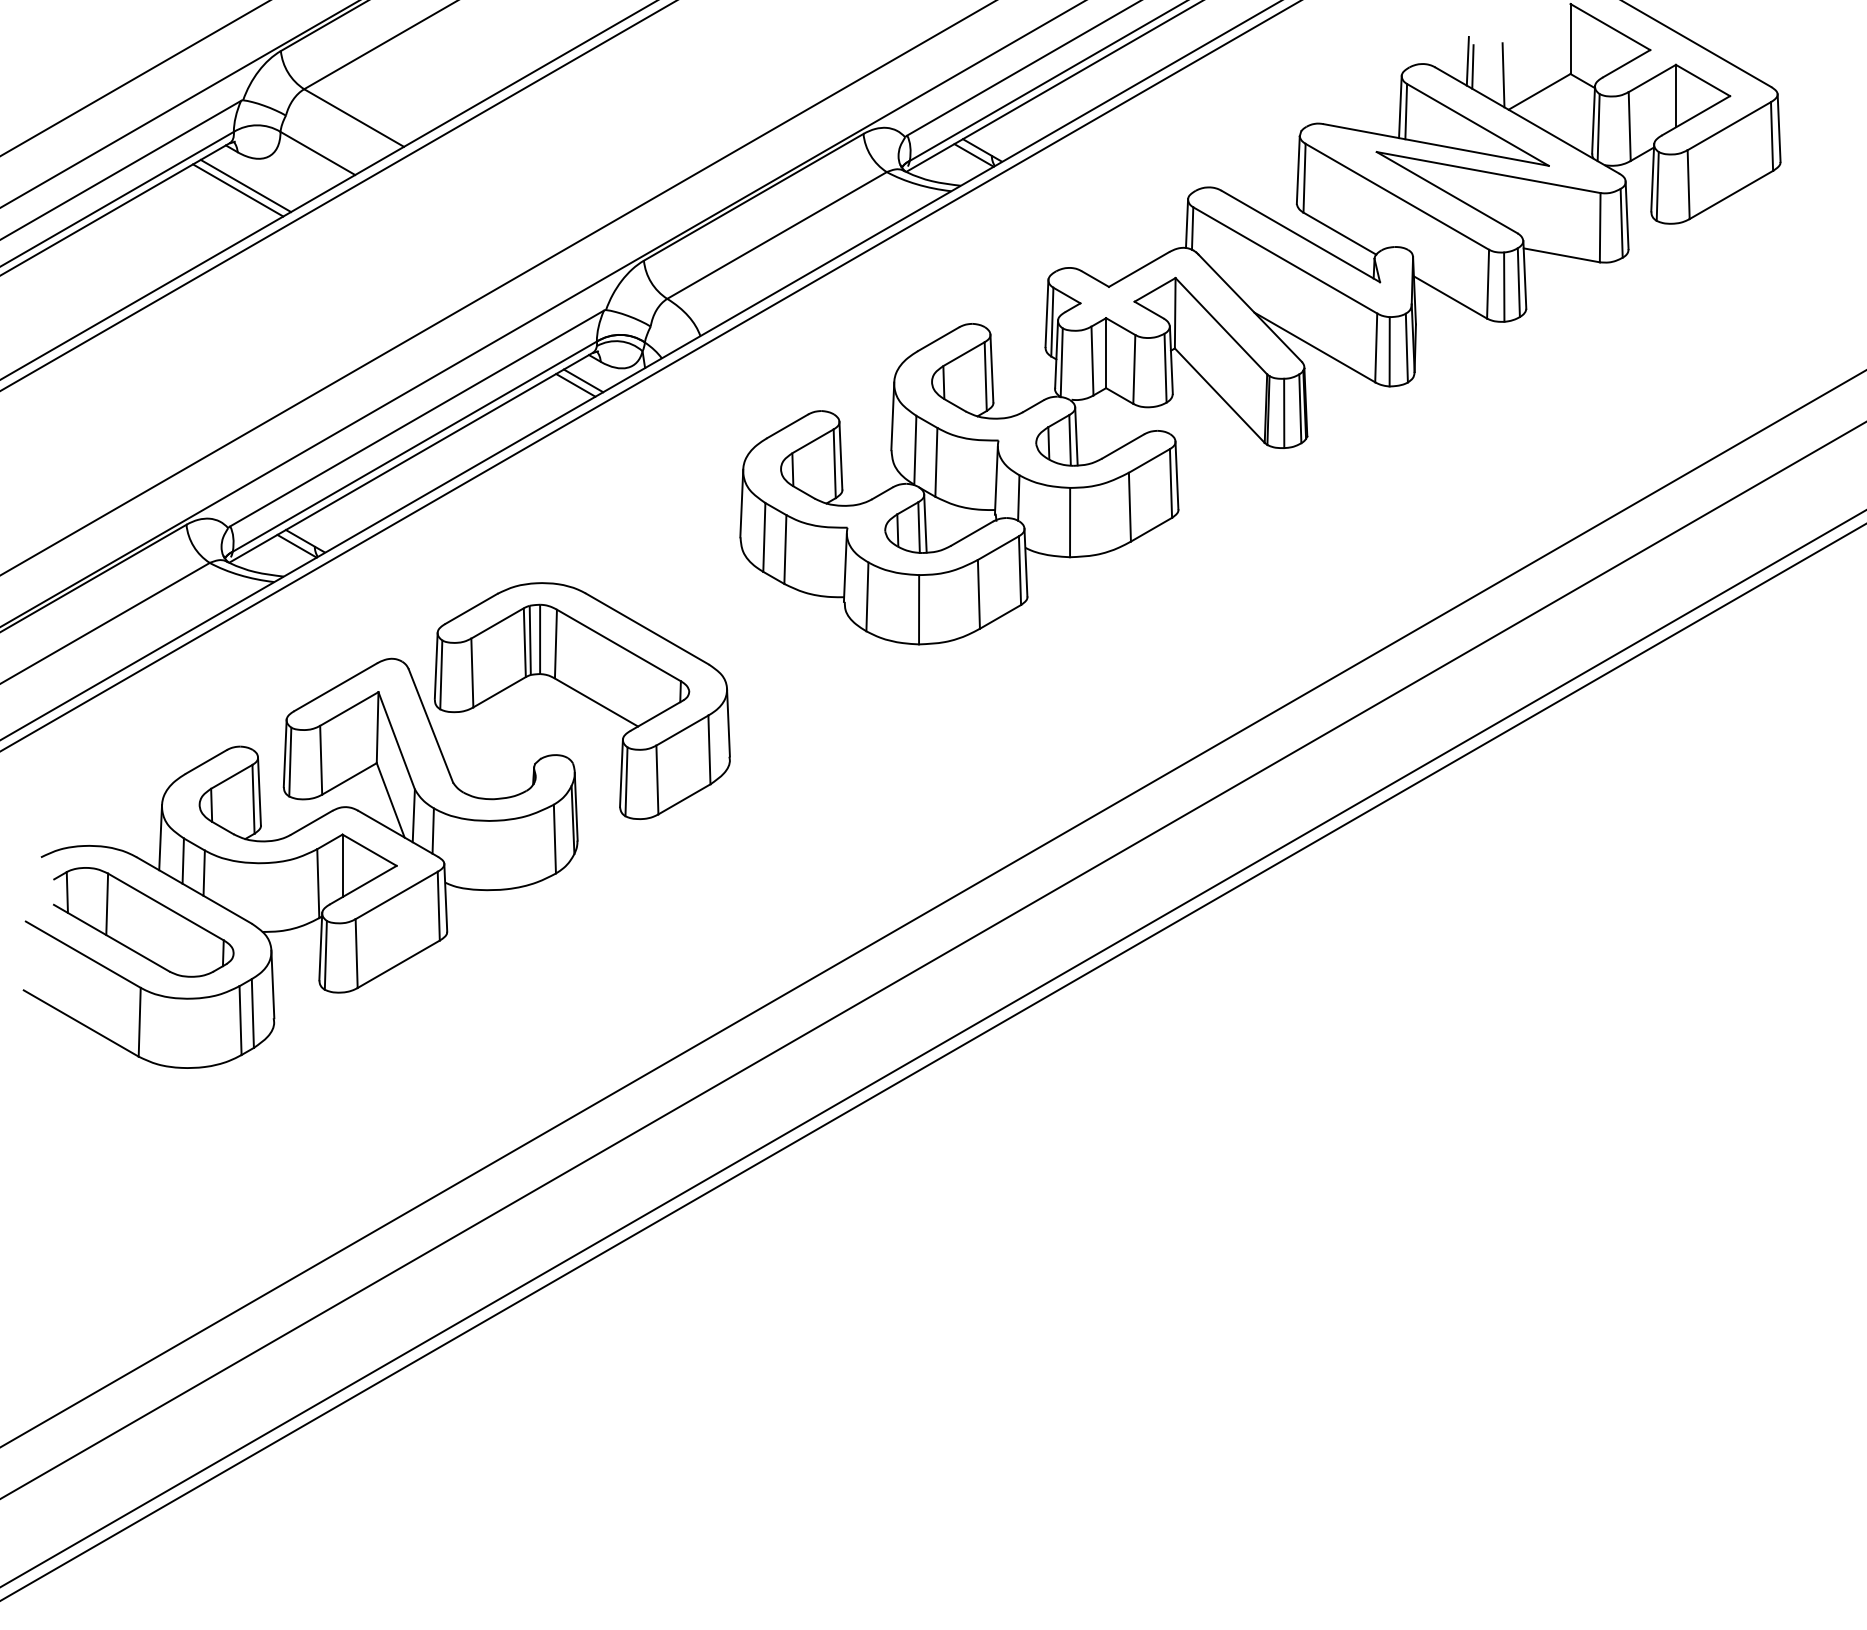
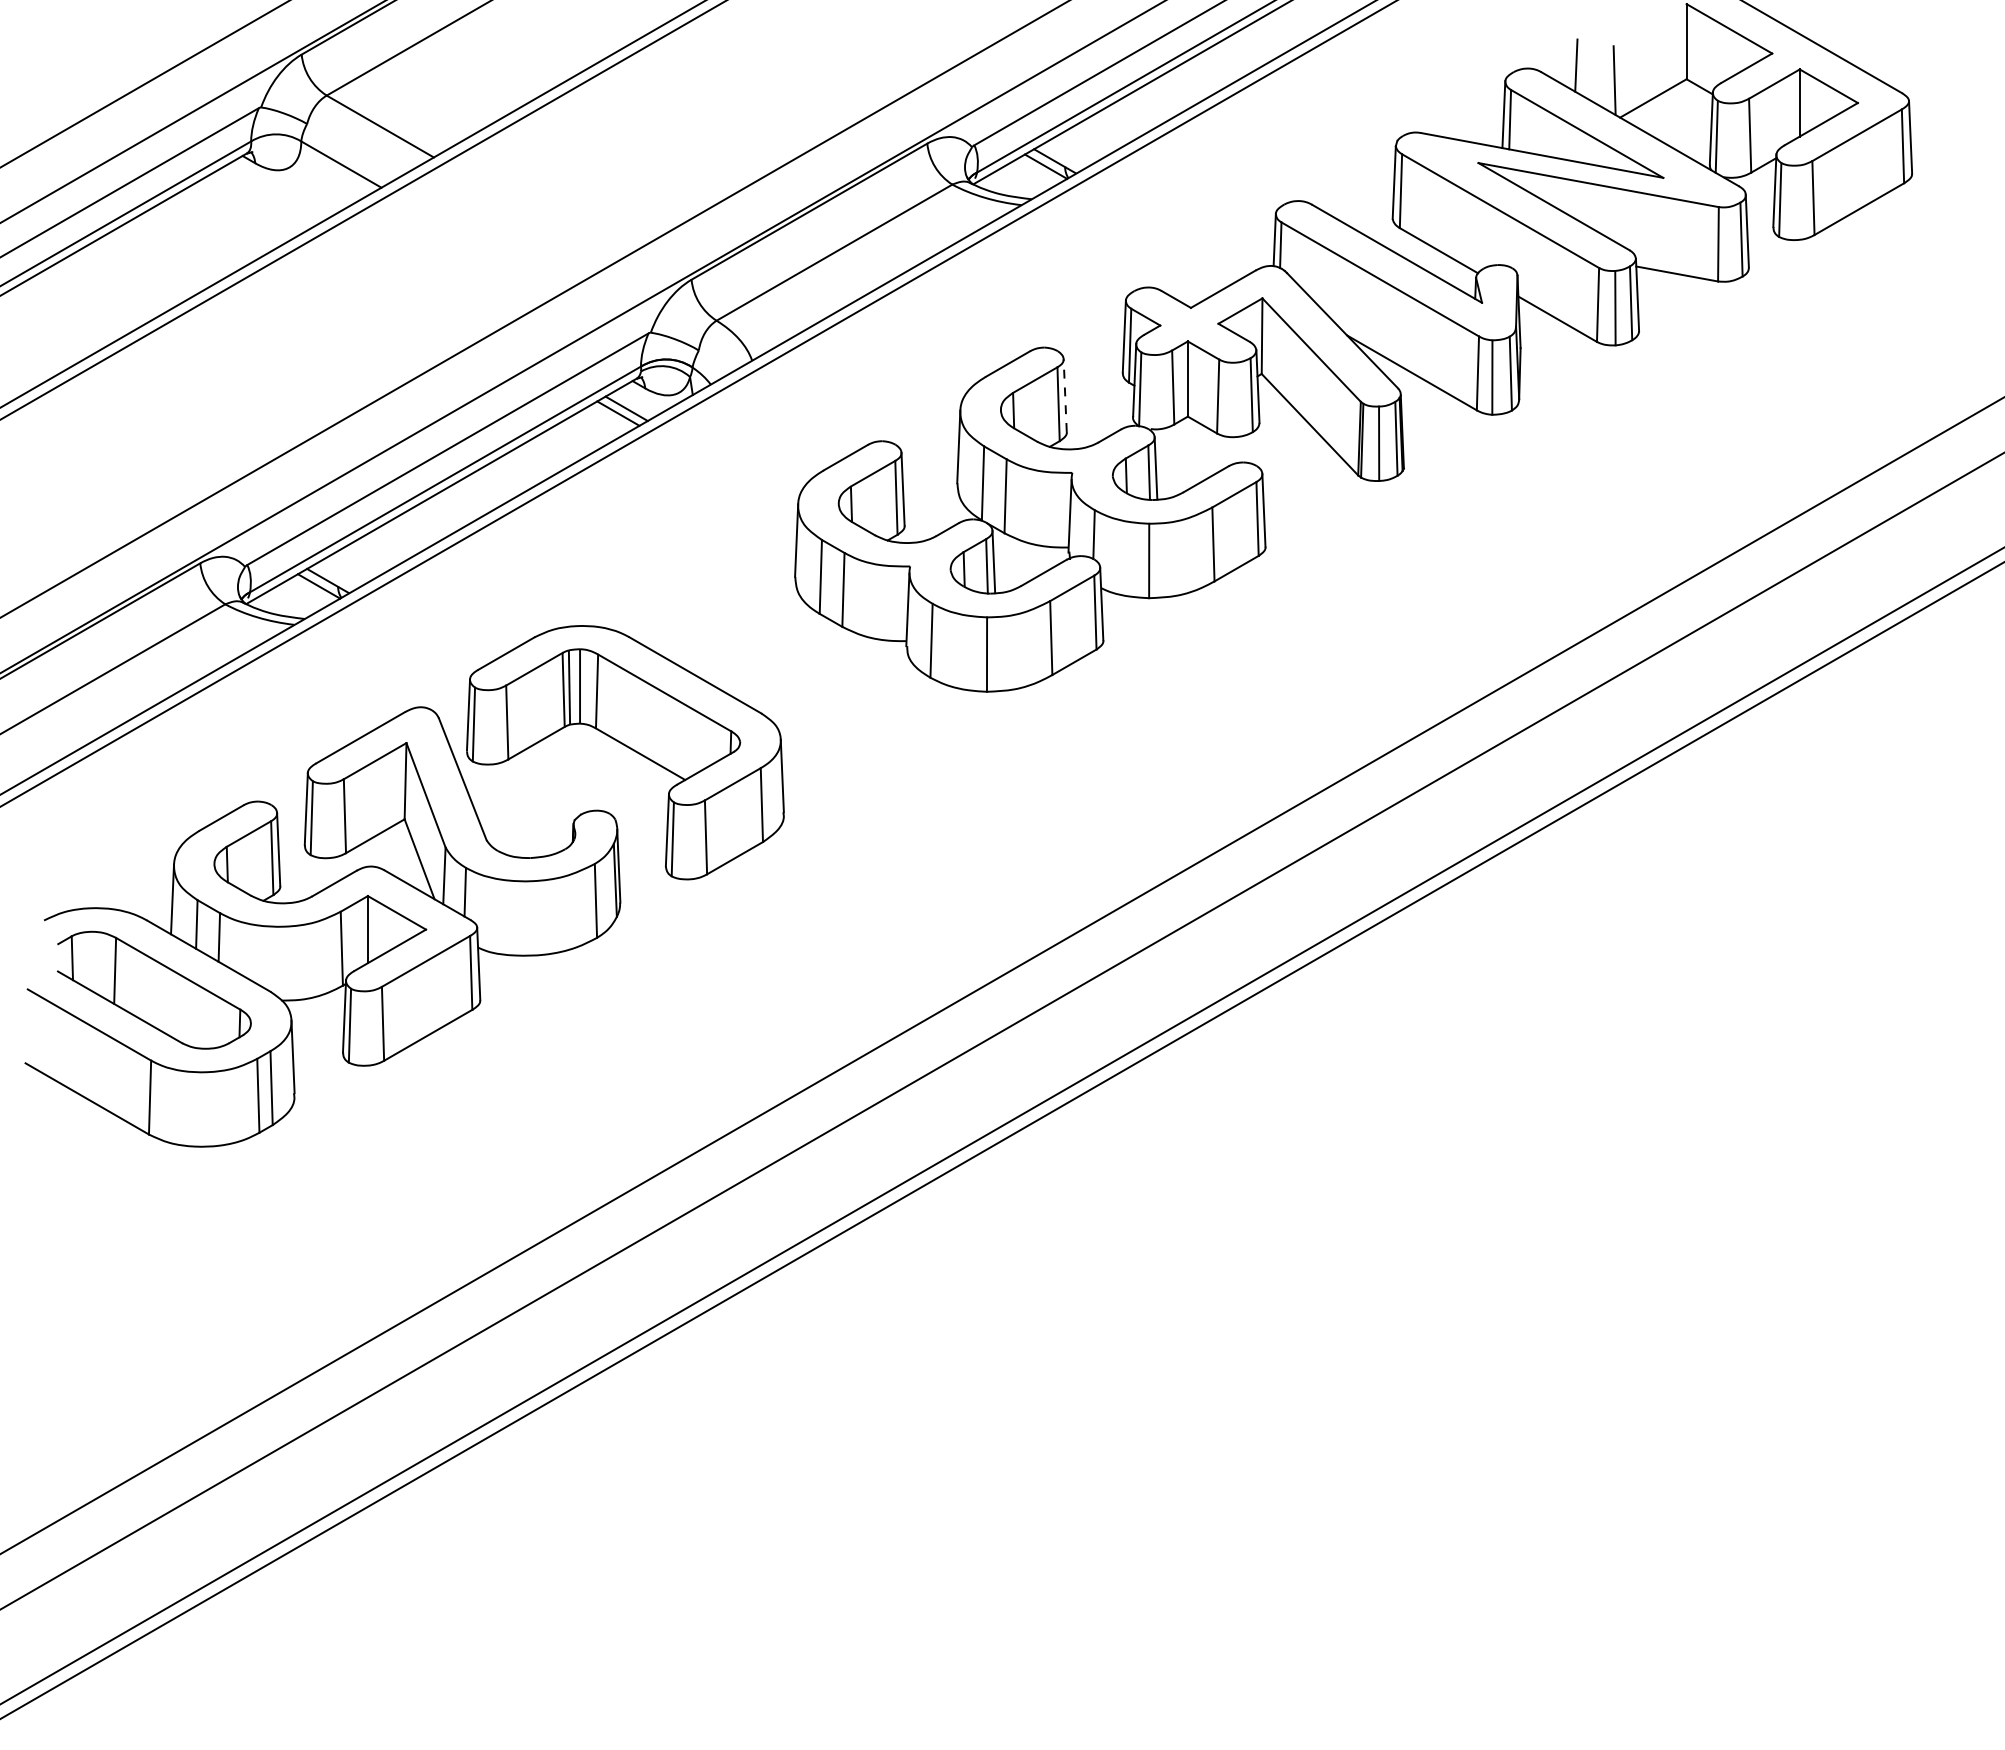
line: (1472, 66) -> (1581, 71), removed
line: (245, 185) -> (263, 199), removed
line: (237, 190) -> (255, 204), removed
line: (992, 368) -> (1065, 395), solid -> dashed

